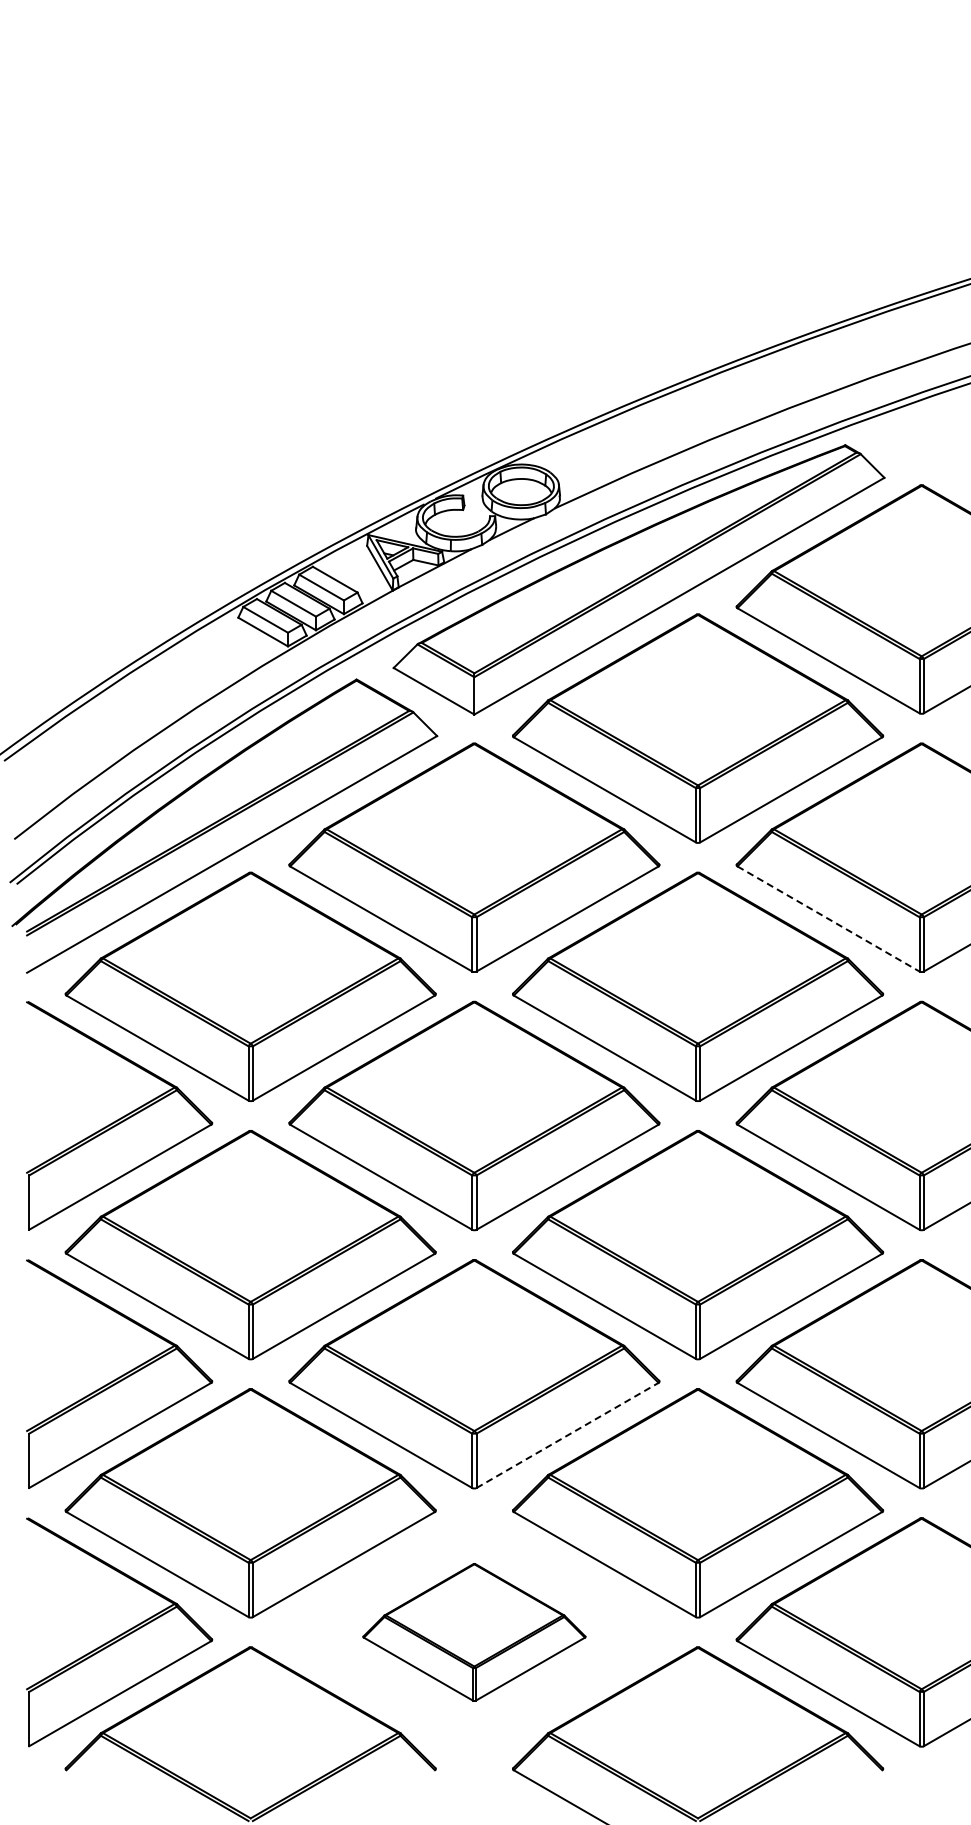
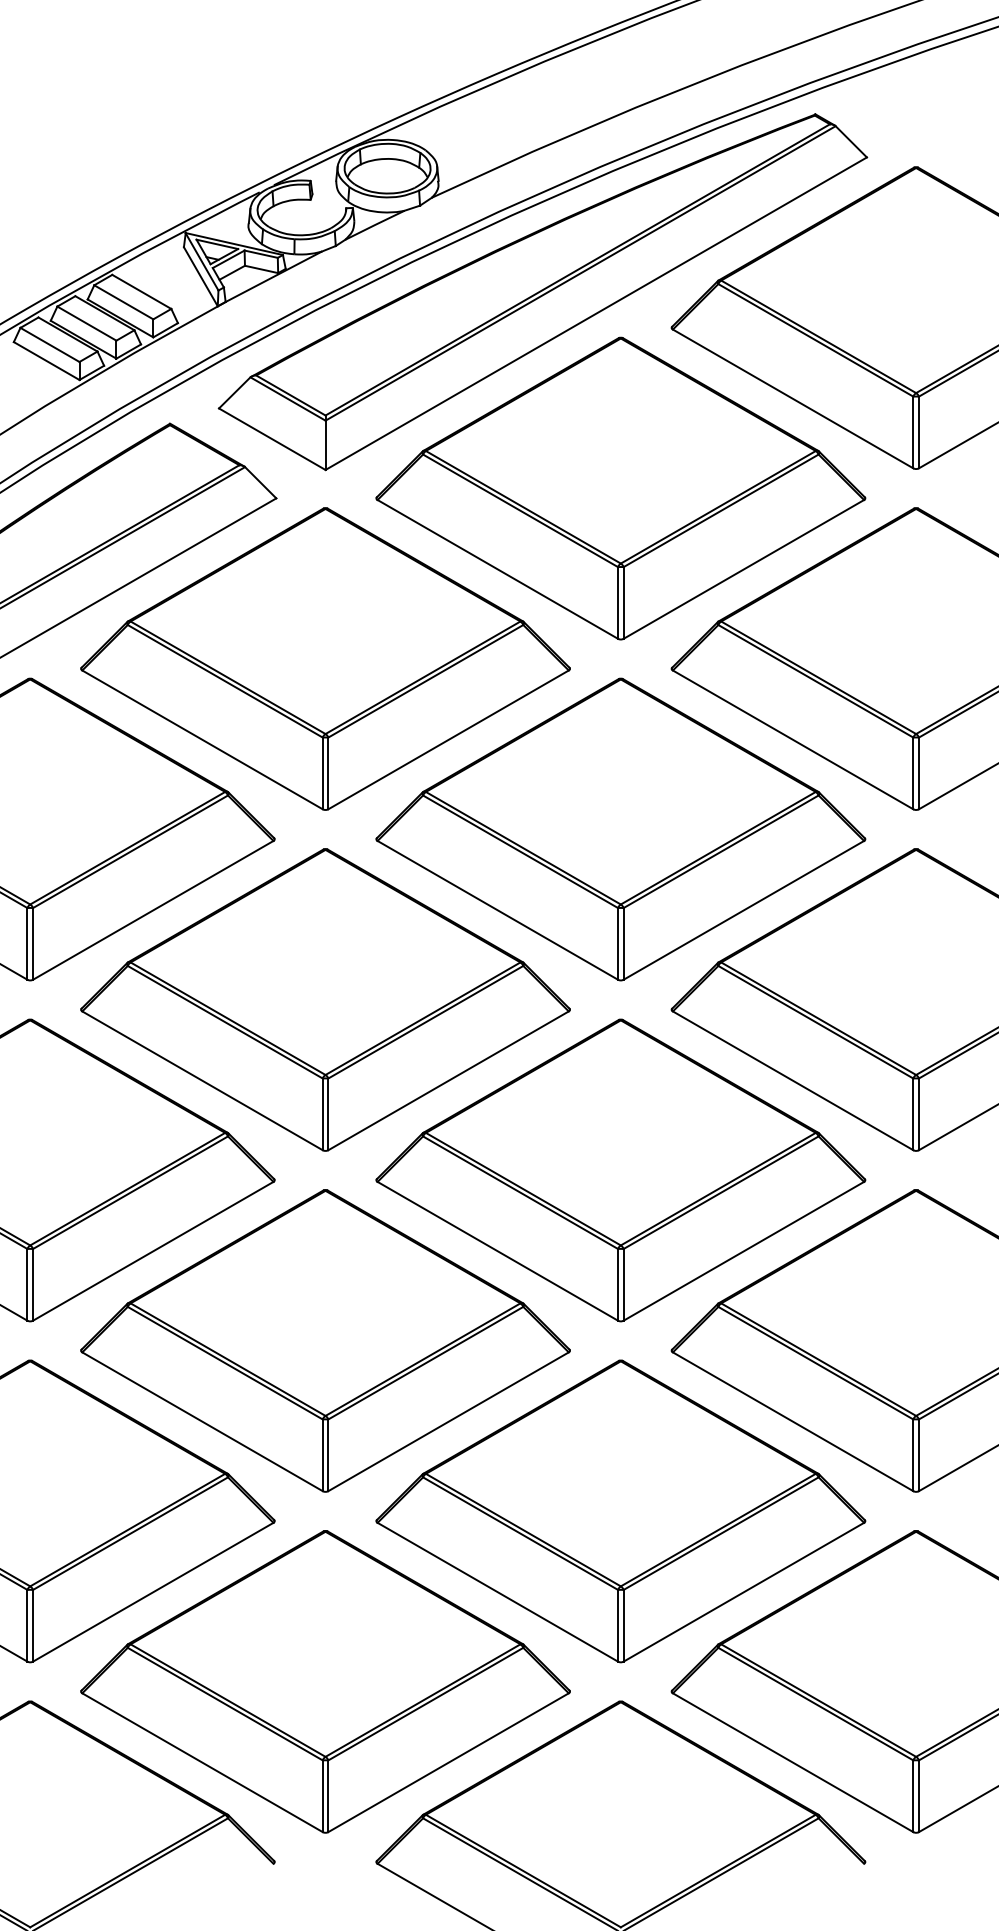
line: (828, 919) -> (793, 740), dashed -> solid
line: (568, 1435) -> (449, 1421), dashed -> solid
part: (474, 1632) -> (325, 1681), size x1.67

